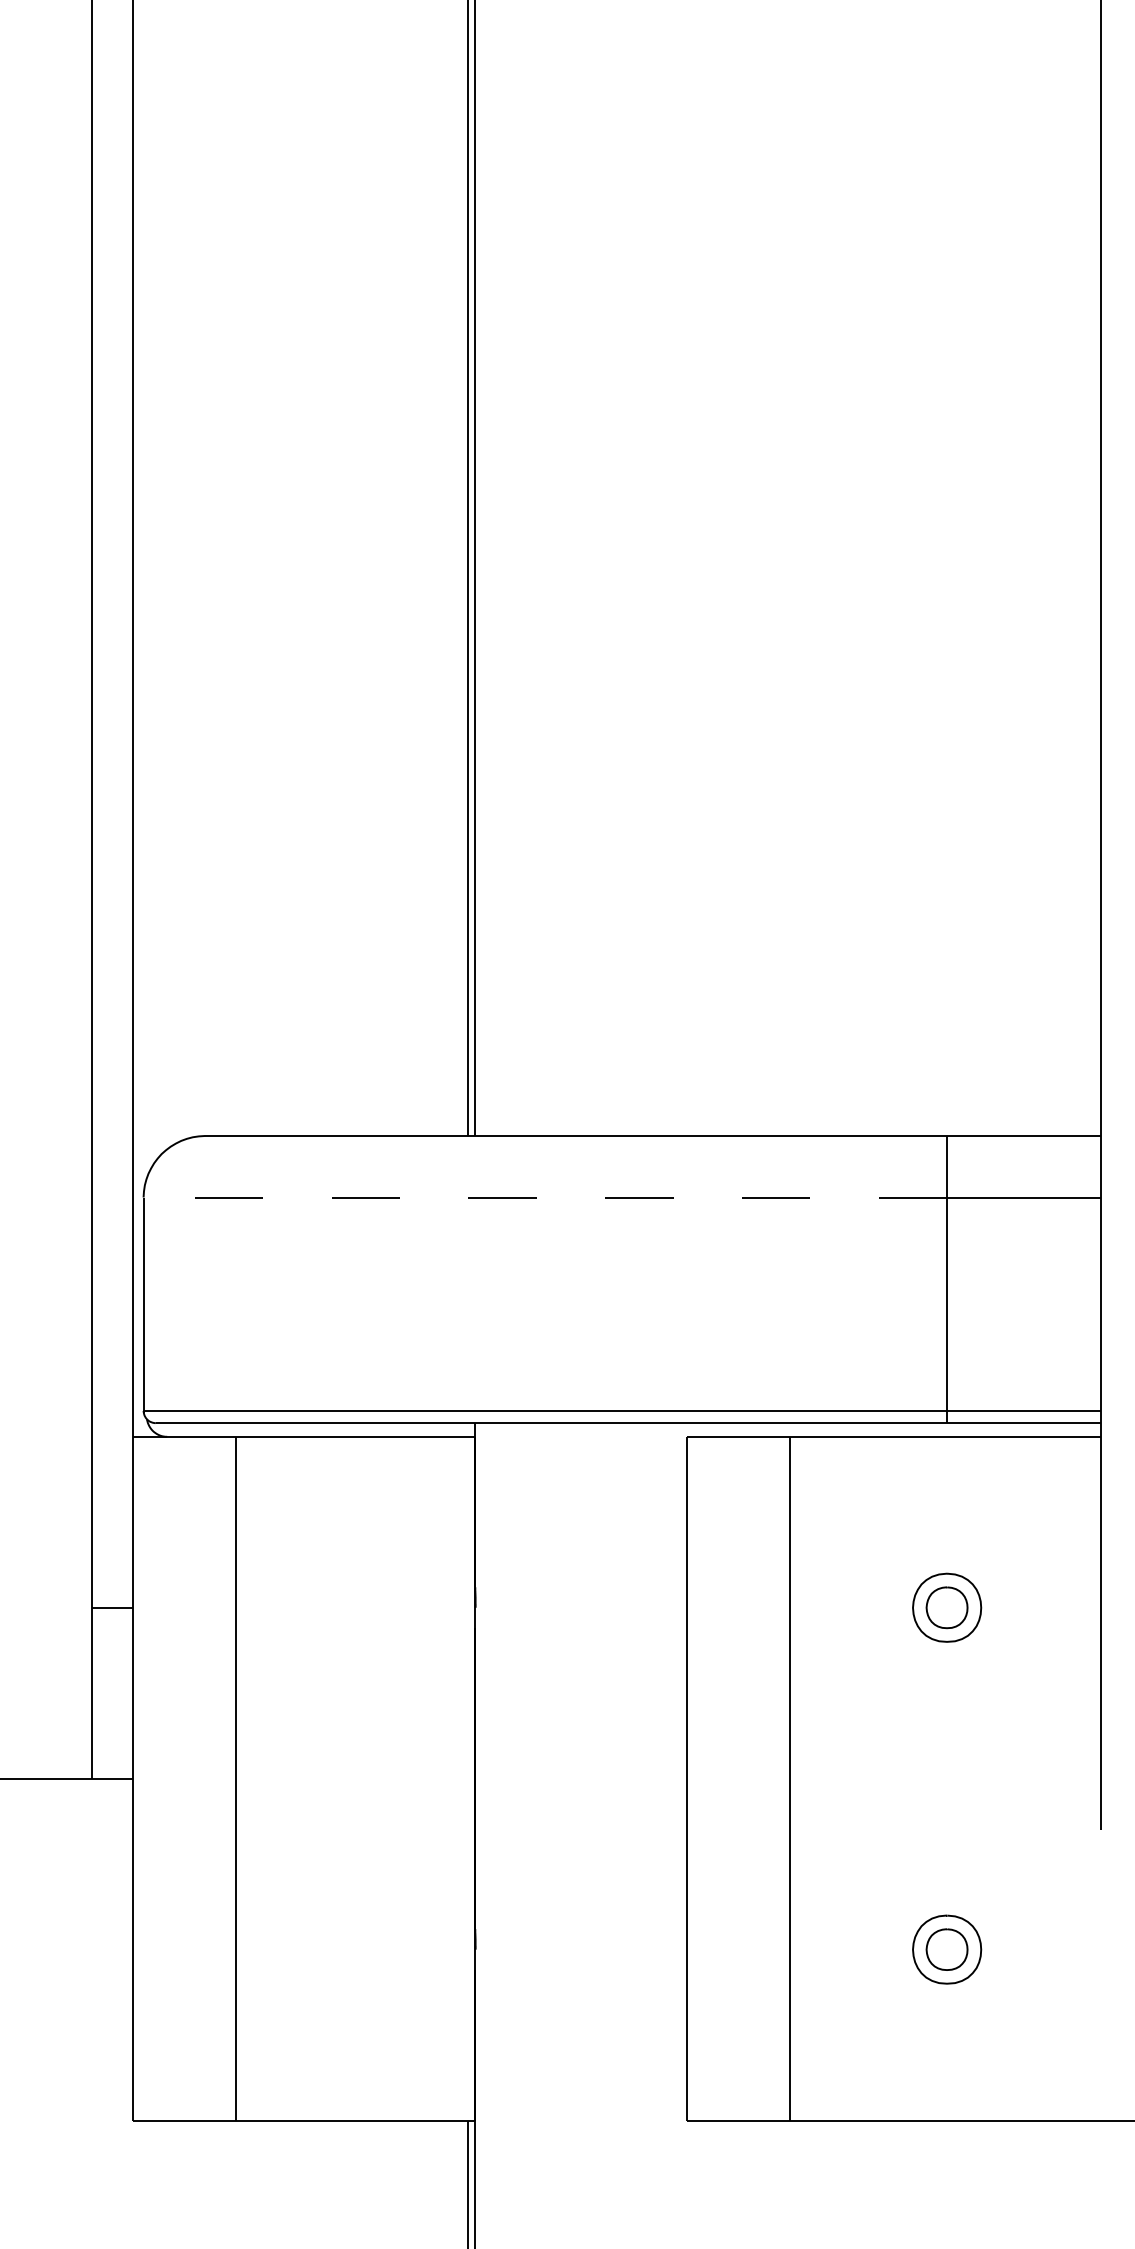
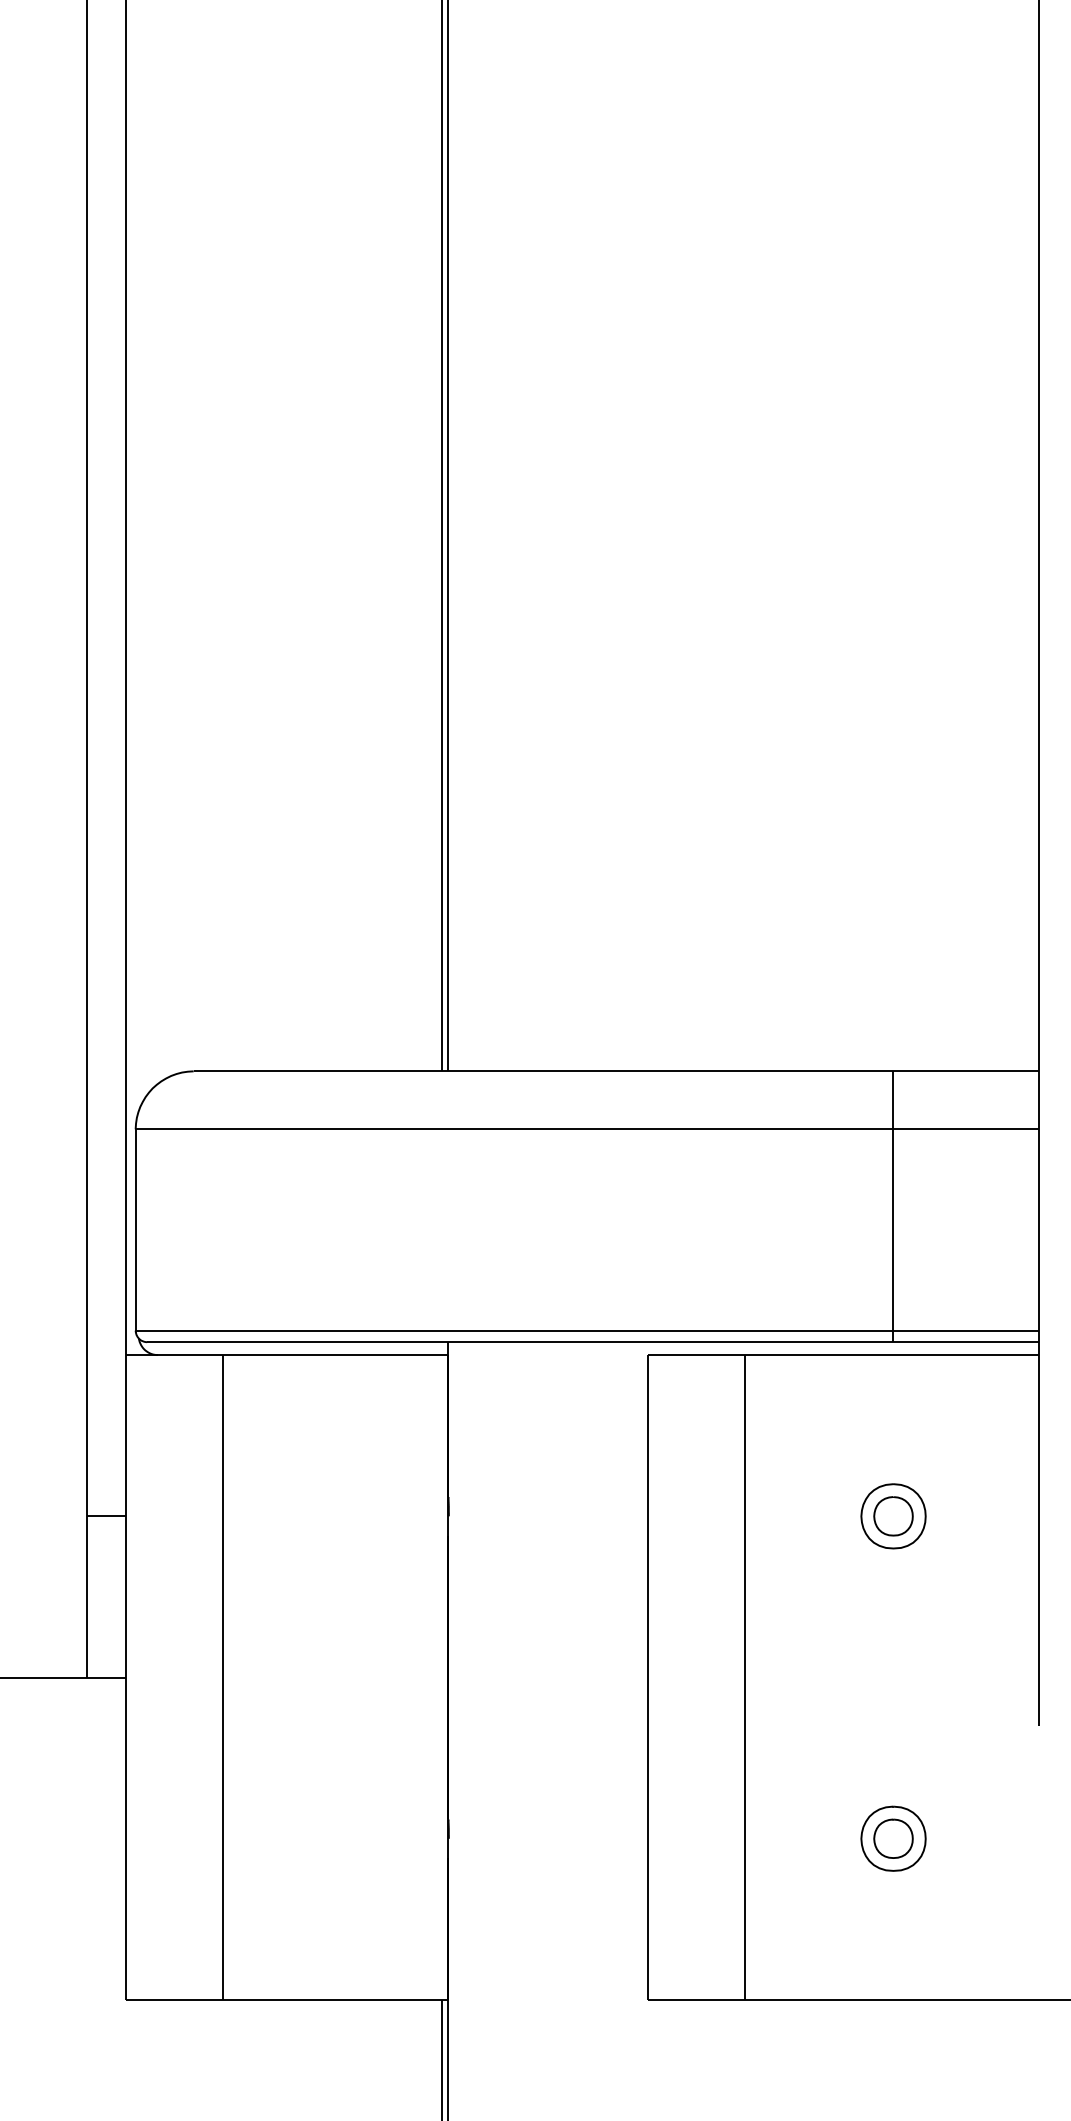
line: (545, 1197) -> (514, 1129), dashed -> solid

